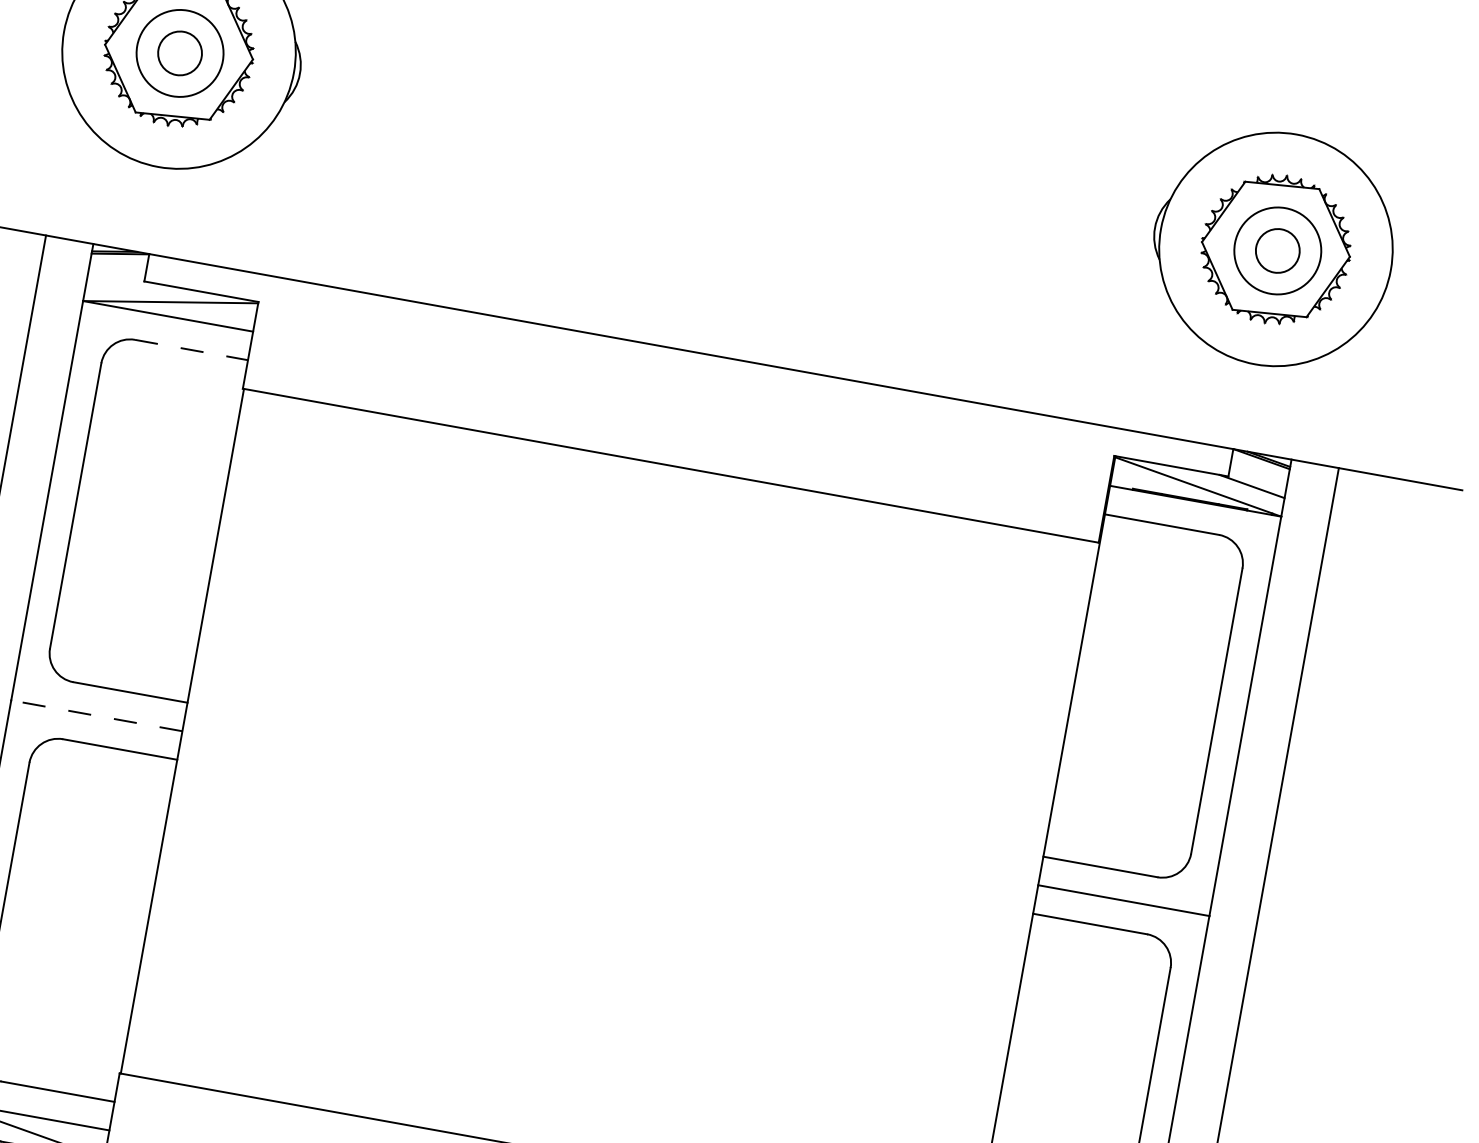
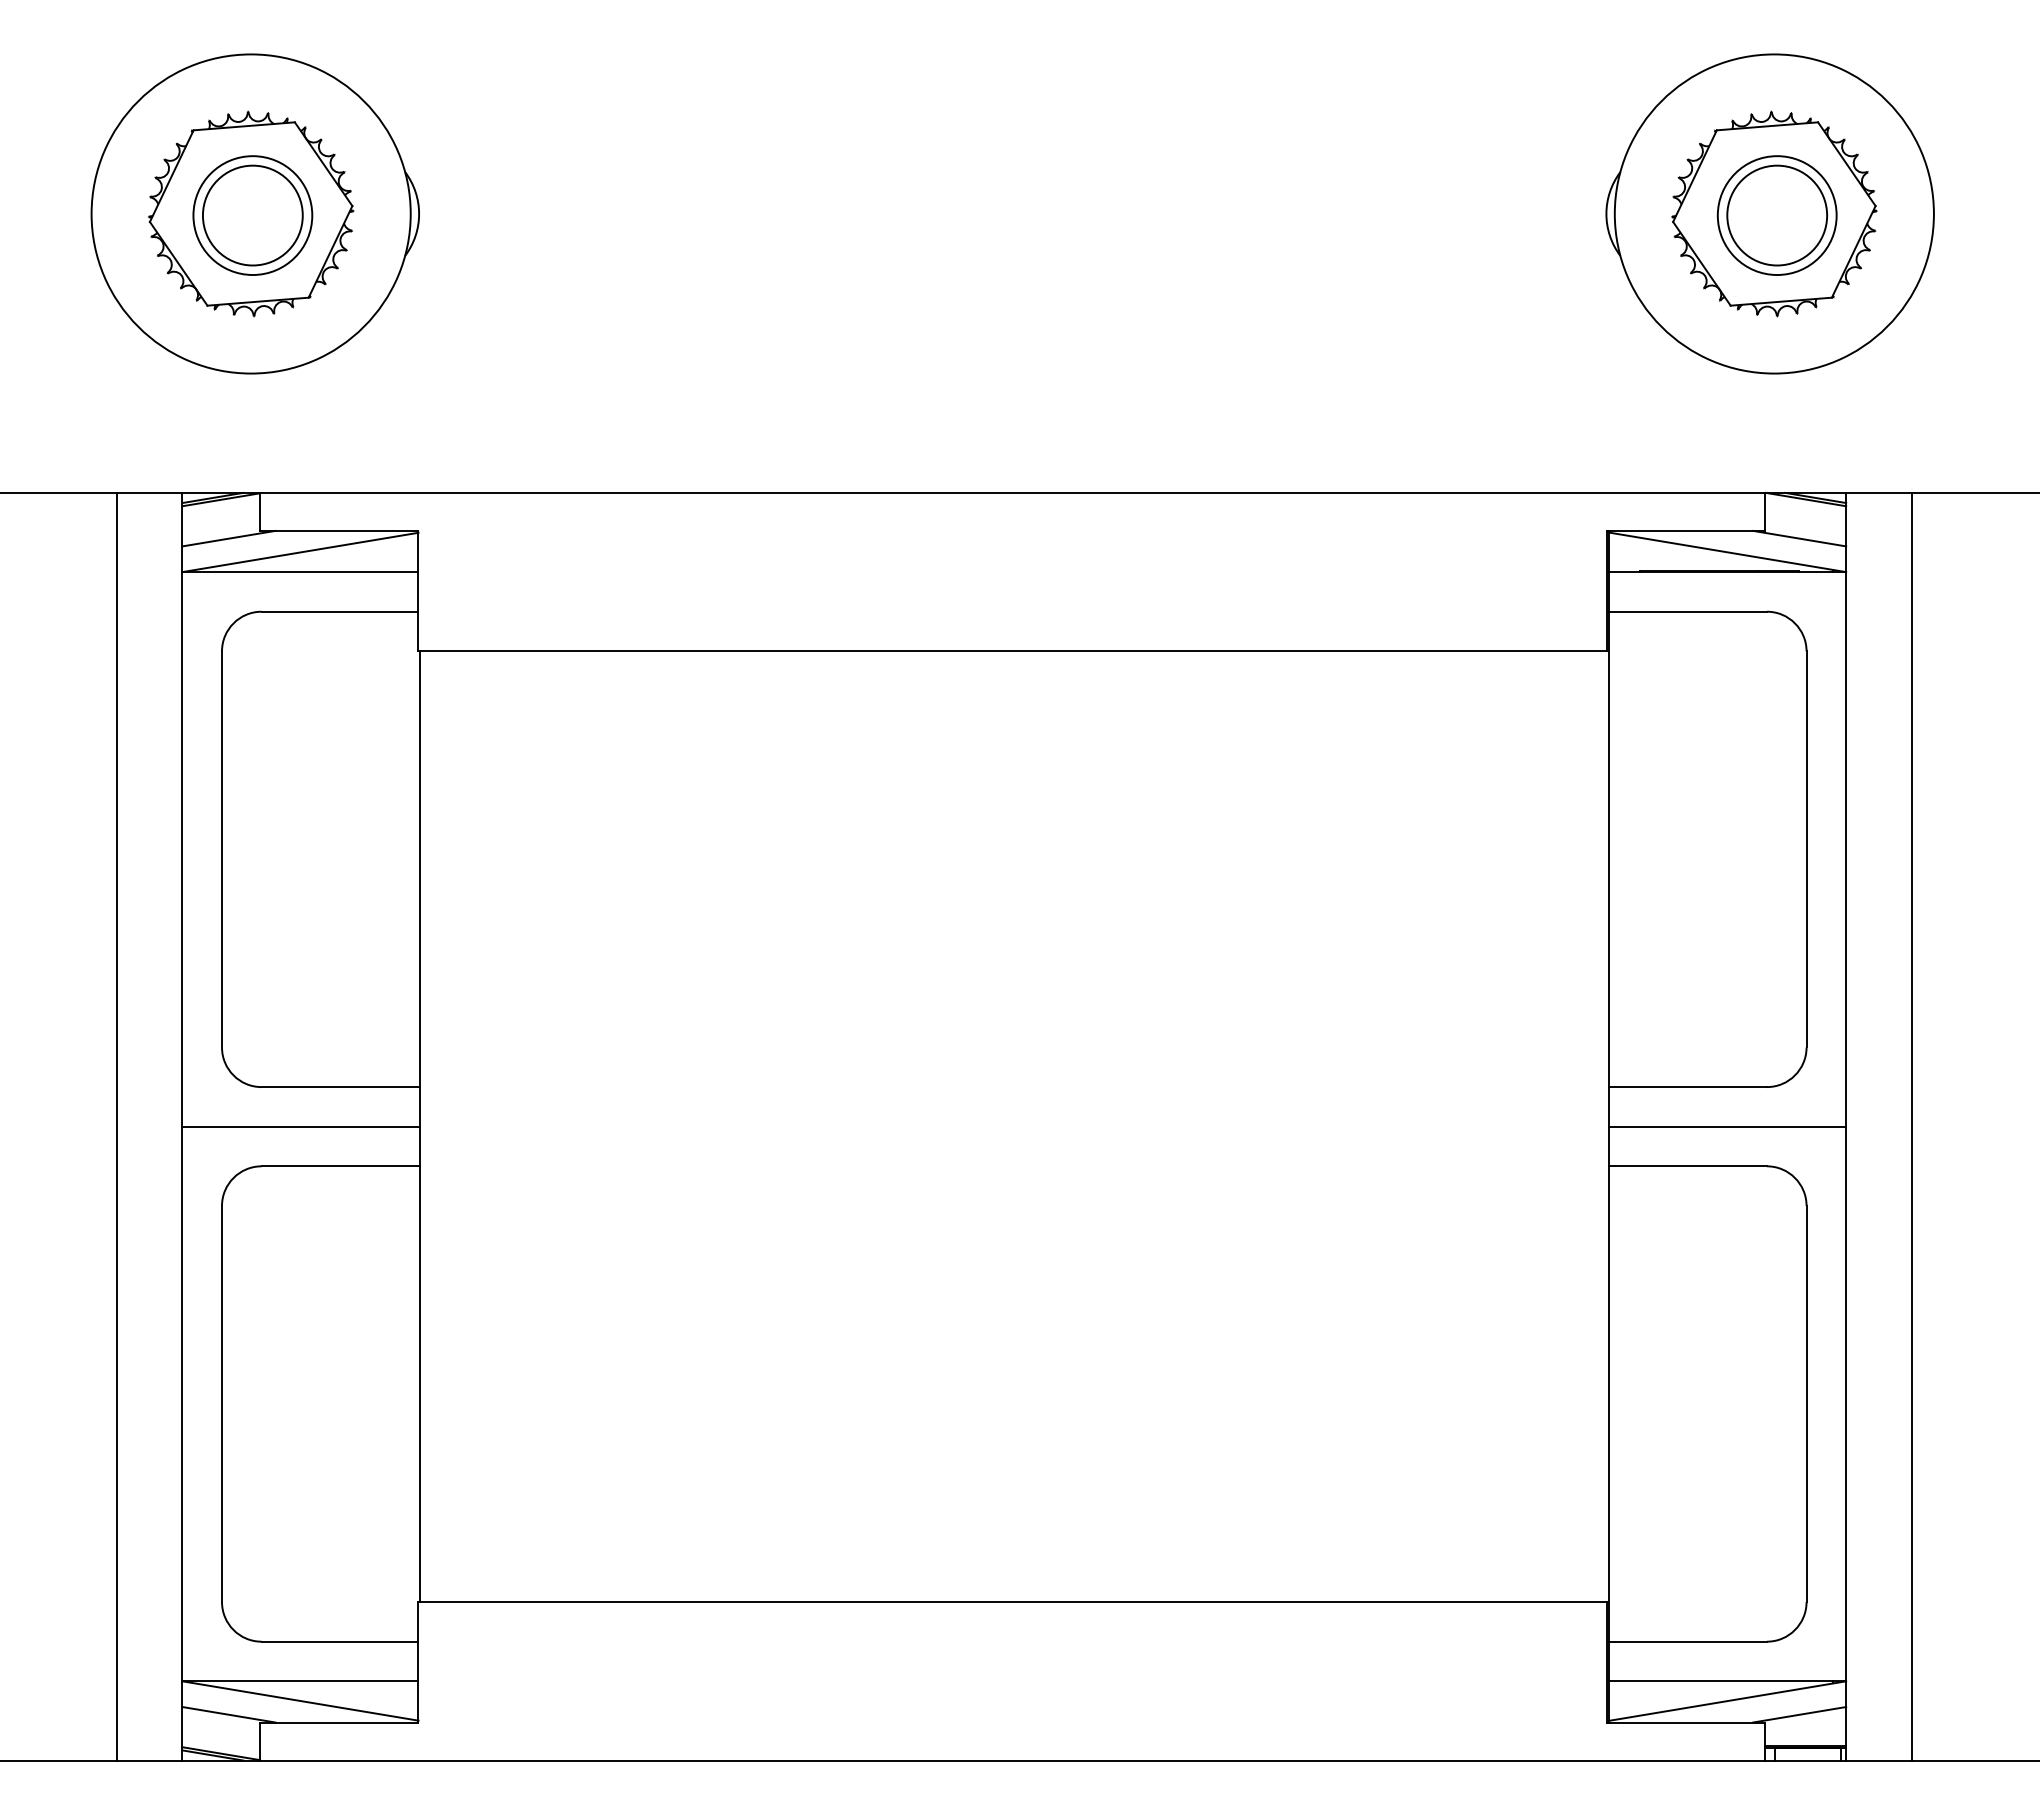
circle: (179, 53) -> (252, 215), size x1.67
circle: (1278, 250) -> (1777, 215), size x1.67
line: (120, 282) -> (228, 538), added
line: (191, 349) -> (340, 611), dashed -> solid
line: (97, 715) -> (301, 1126), dashed -> solid

